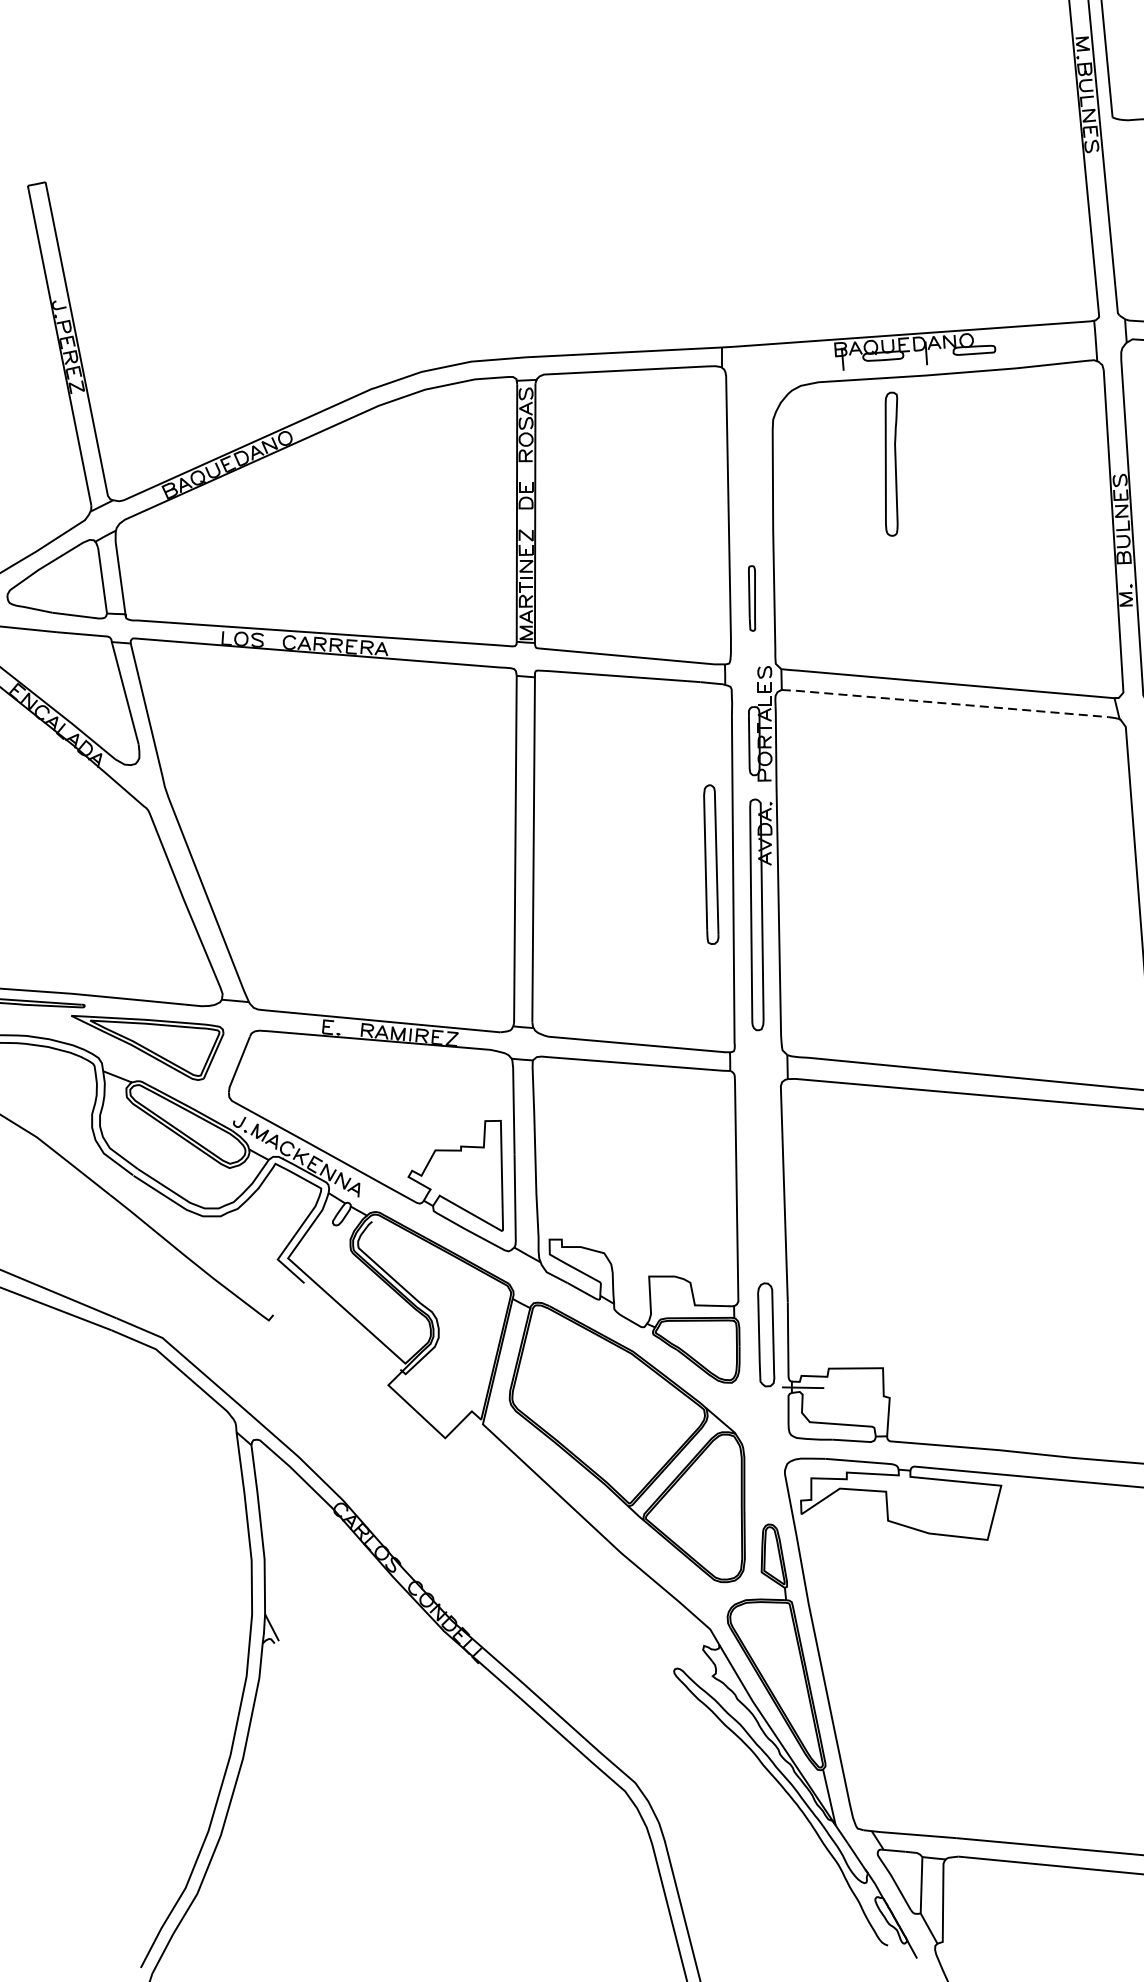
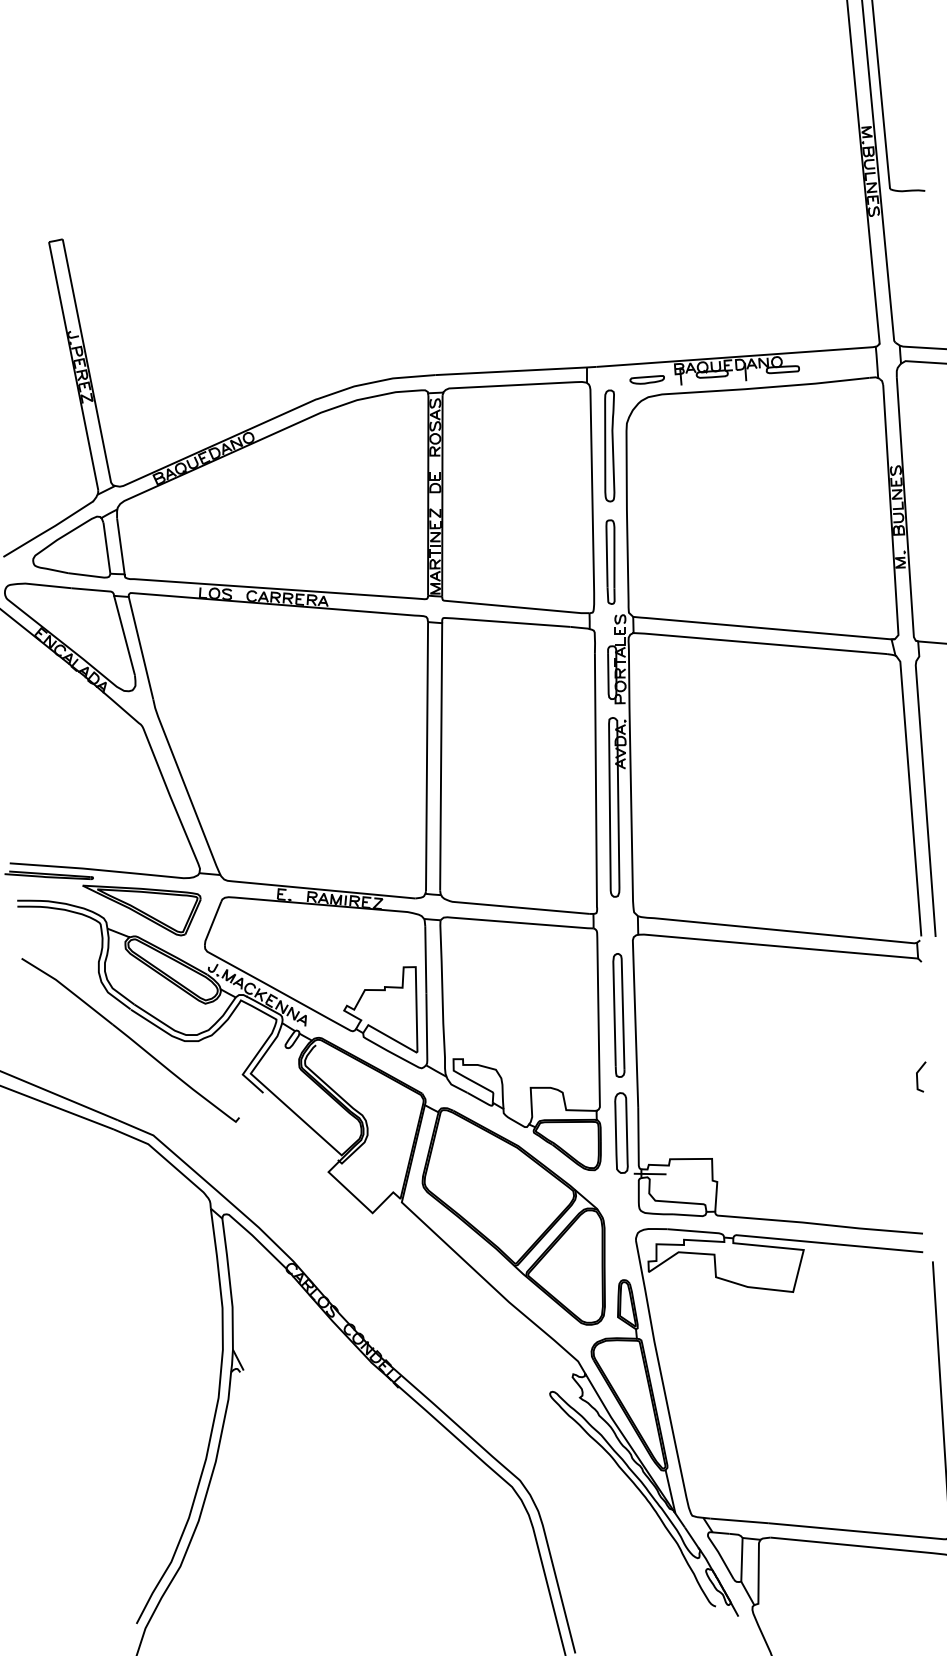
part: (798, 363) -> (646, 379), added
part: (891, 463) -> (609, 445), moved
part: (752, 597) -> (610, 561), size x1.67
line: (944, 703) -> (759, 643), dashed -> solid
part: (710, 864) -> (618, 1015), moved

